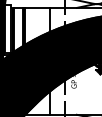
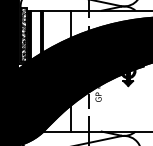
hatch: (7, 28) -> (23, 34), added

